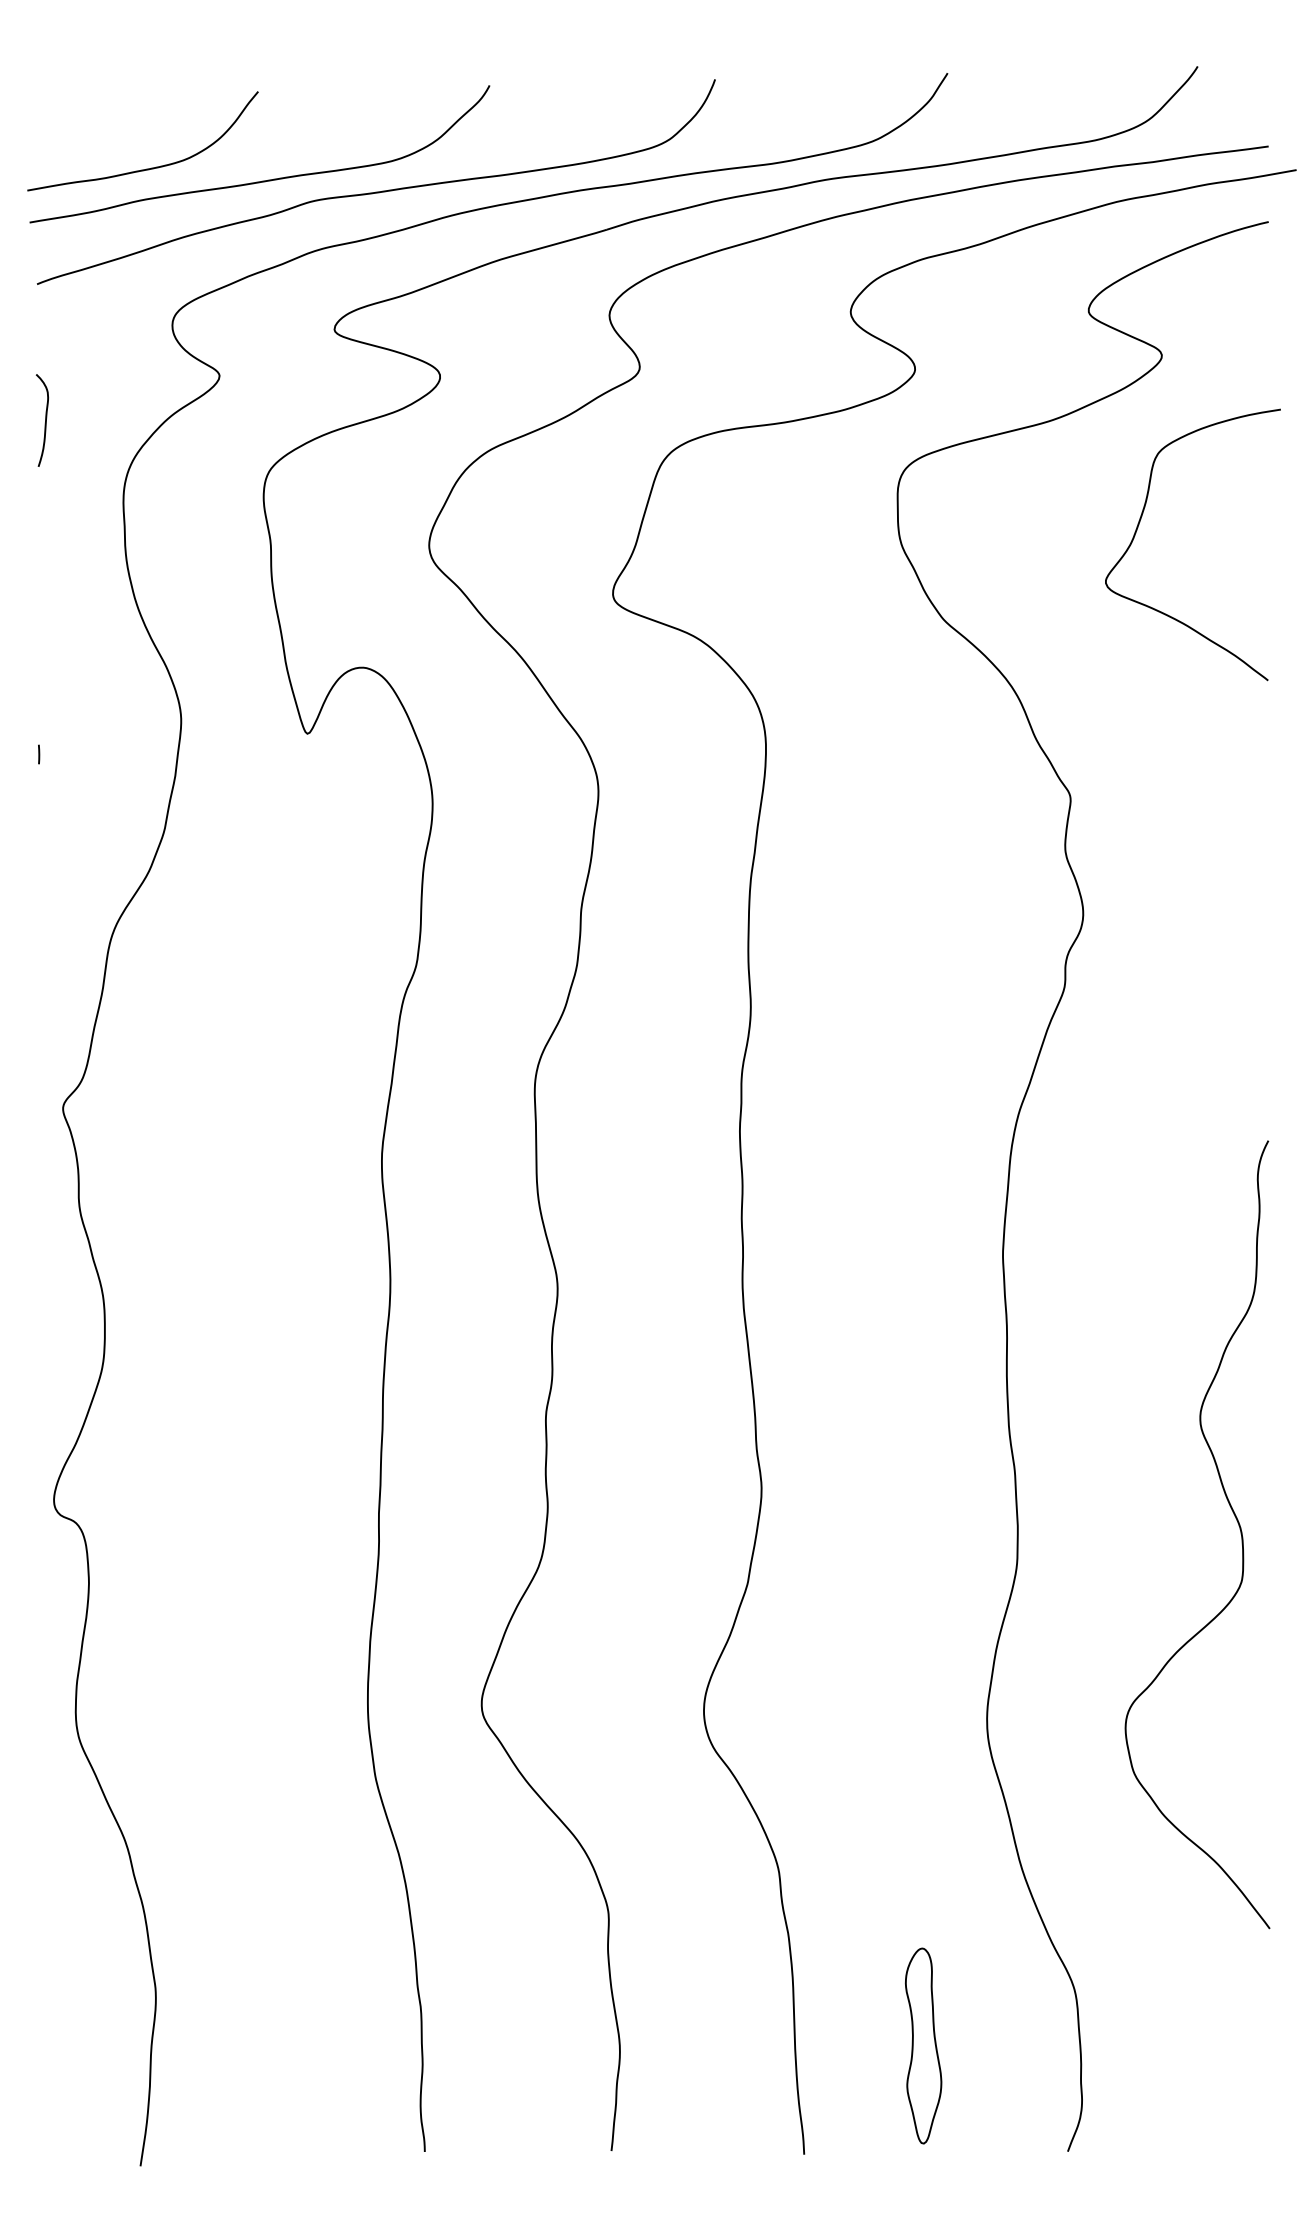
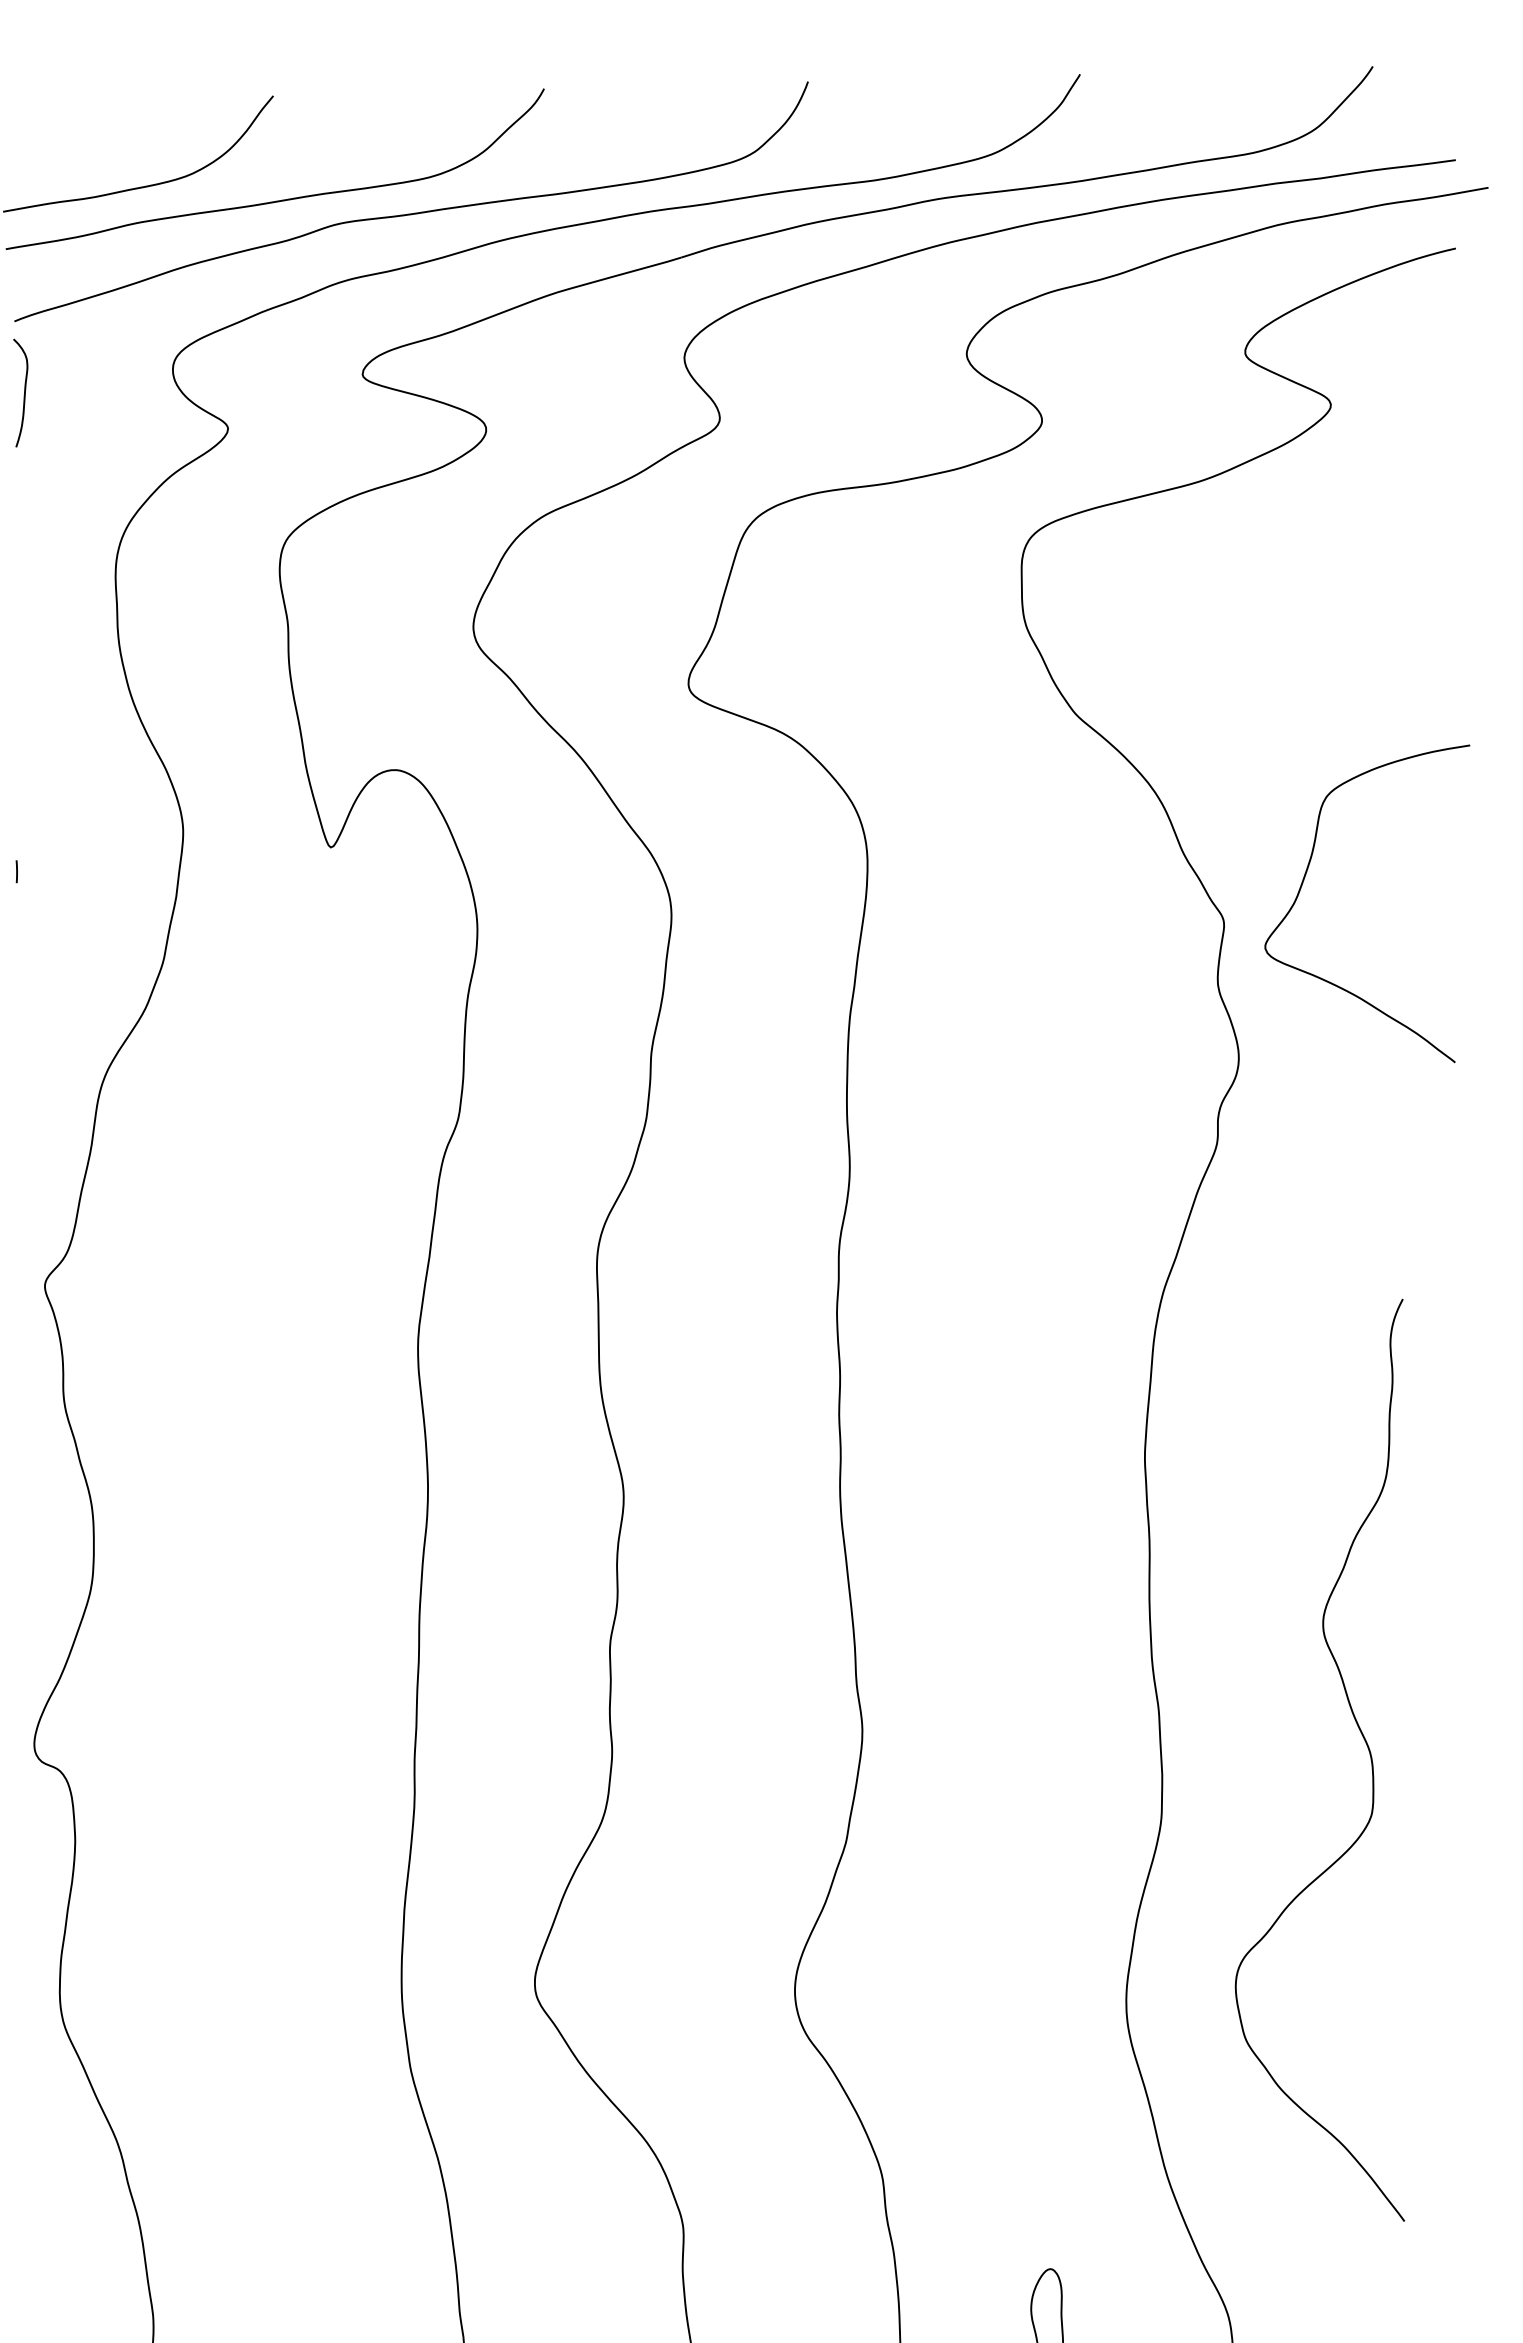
curve: (45, 420) -> (24, 393), moved
curve: (1139, 525) -> (1304, 881), moved
curve: (1234, 1516) -> (1363, 1738), moved

